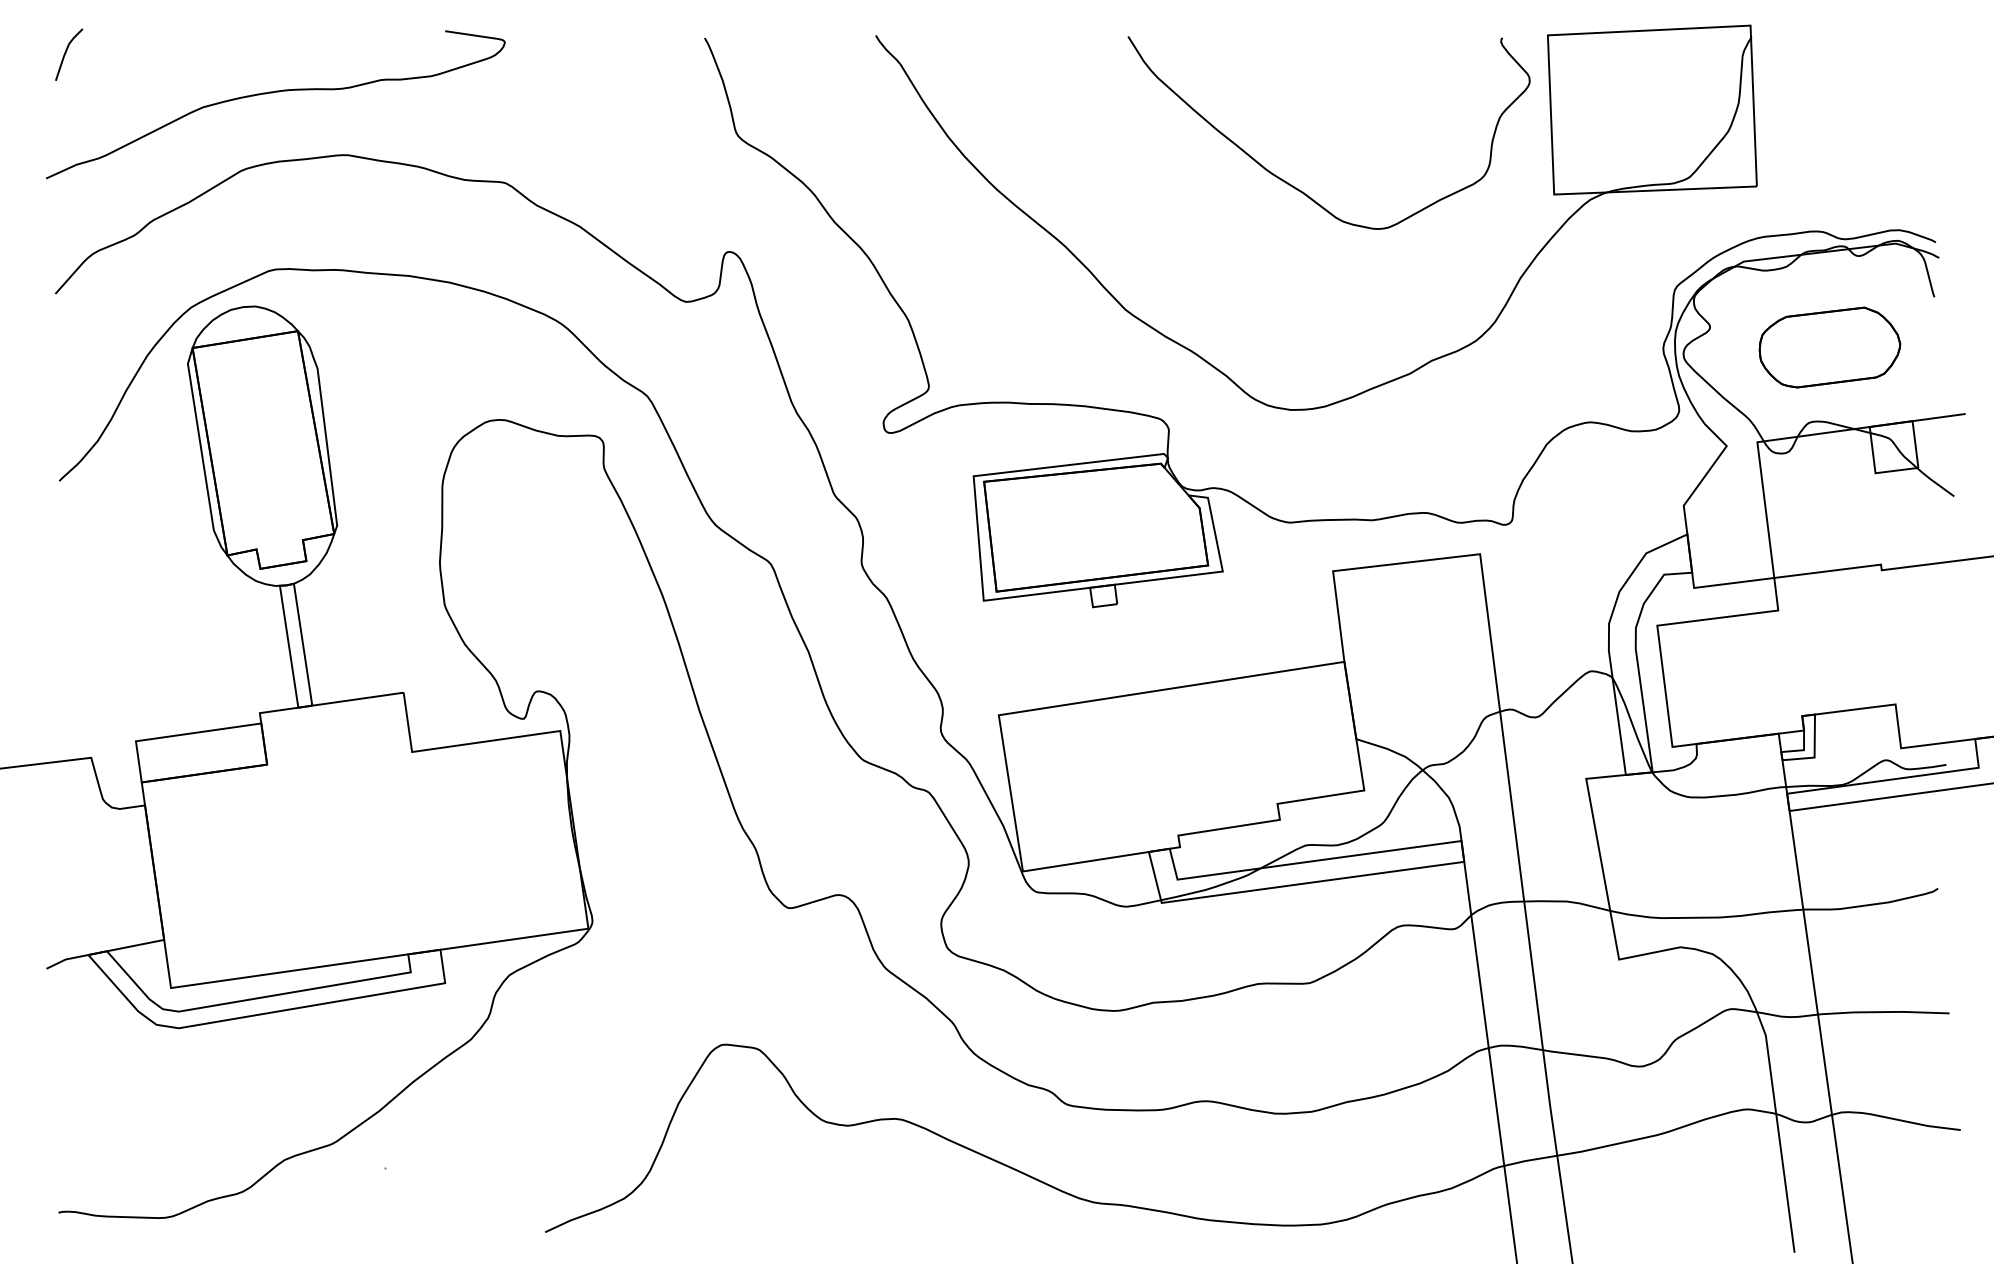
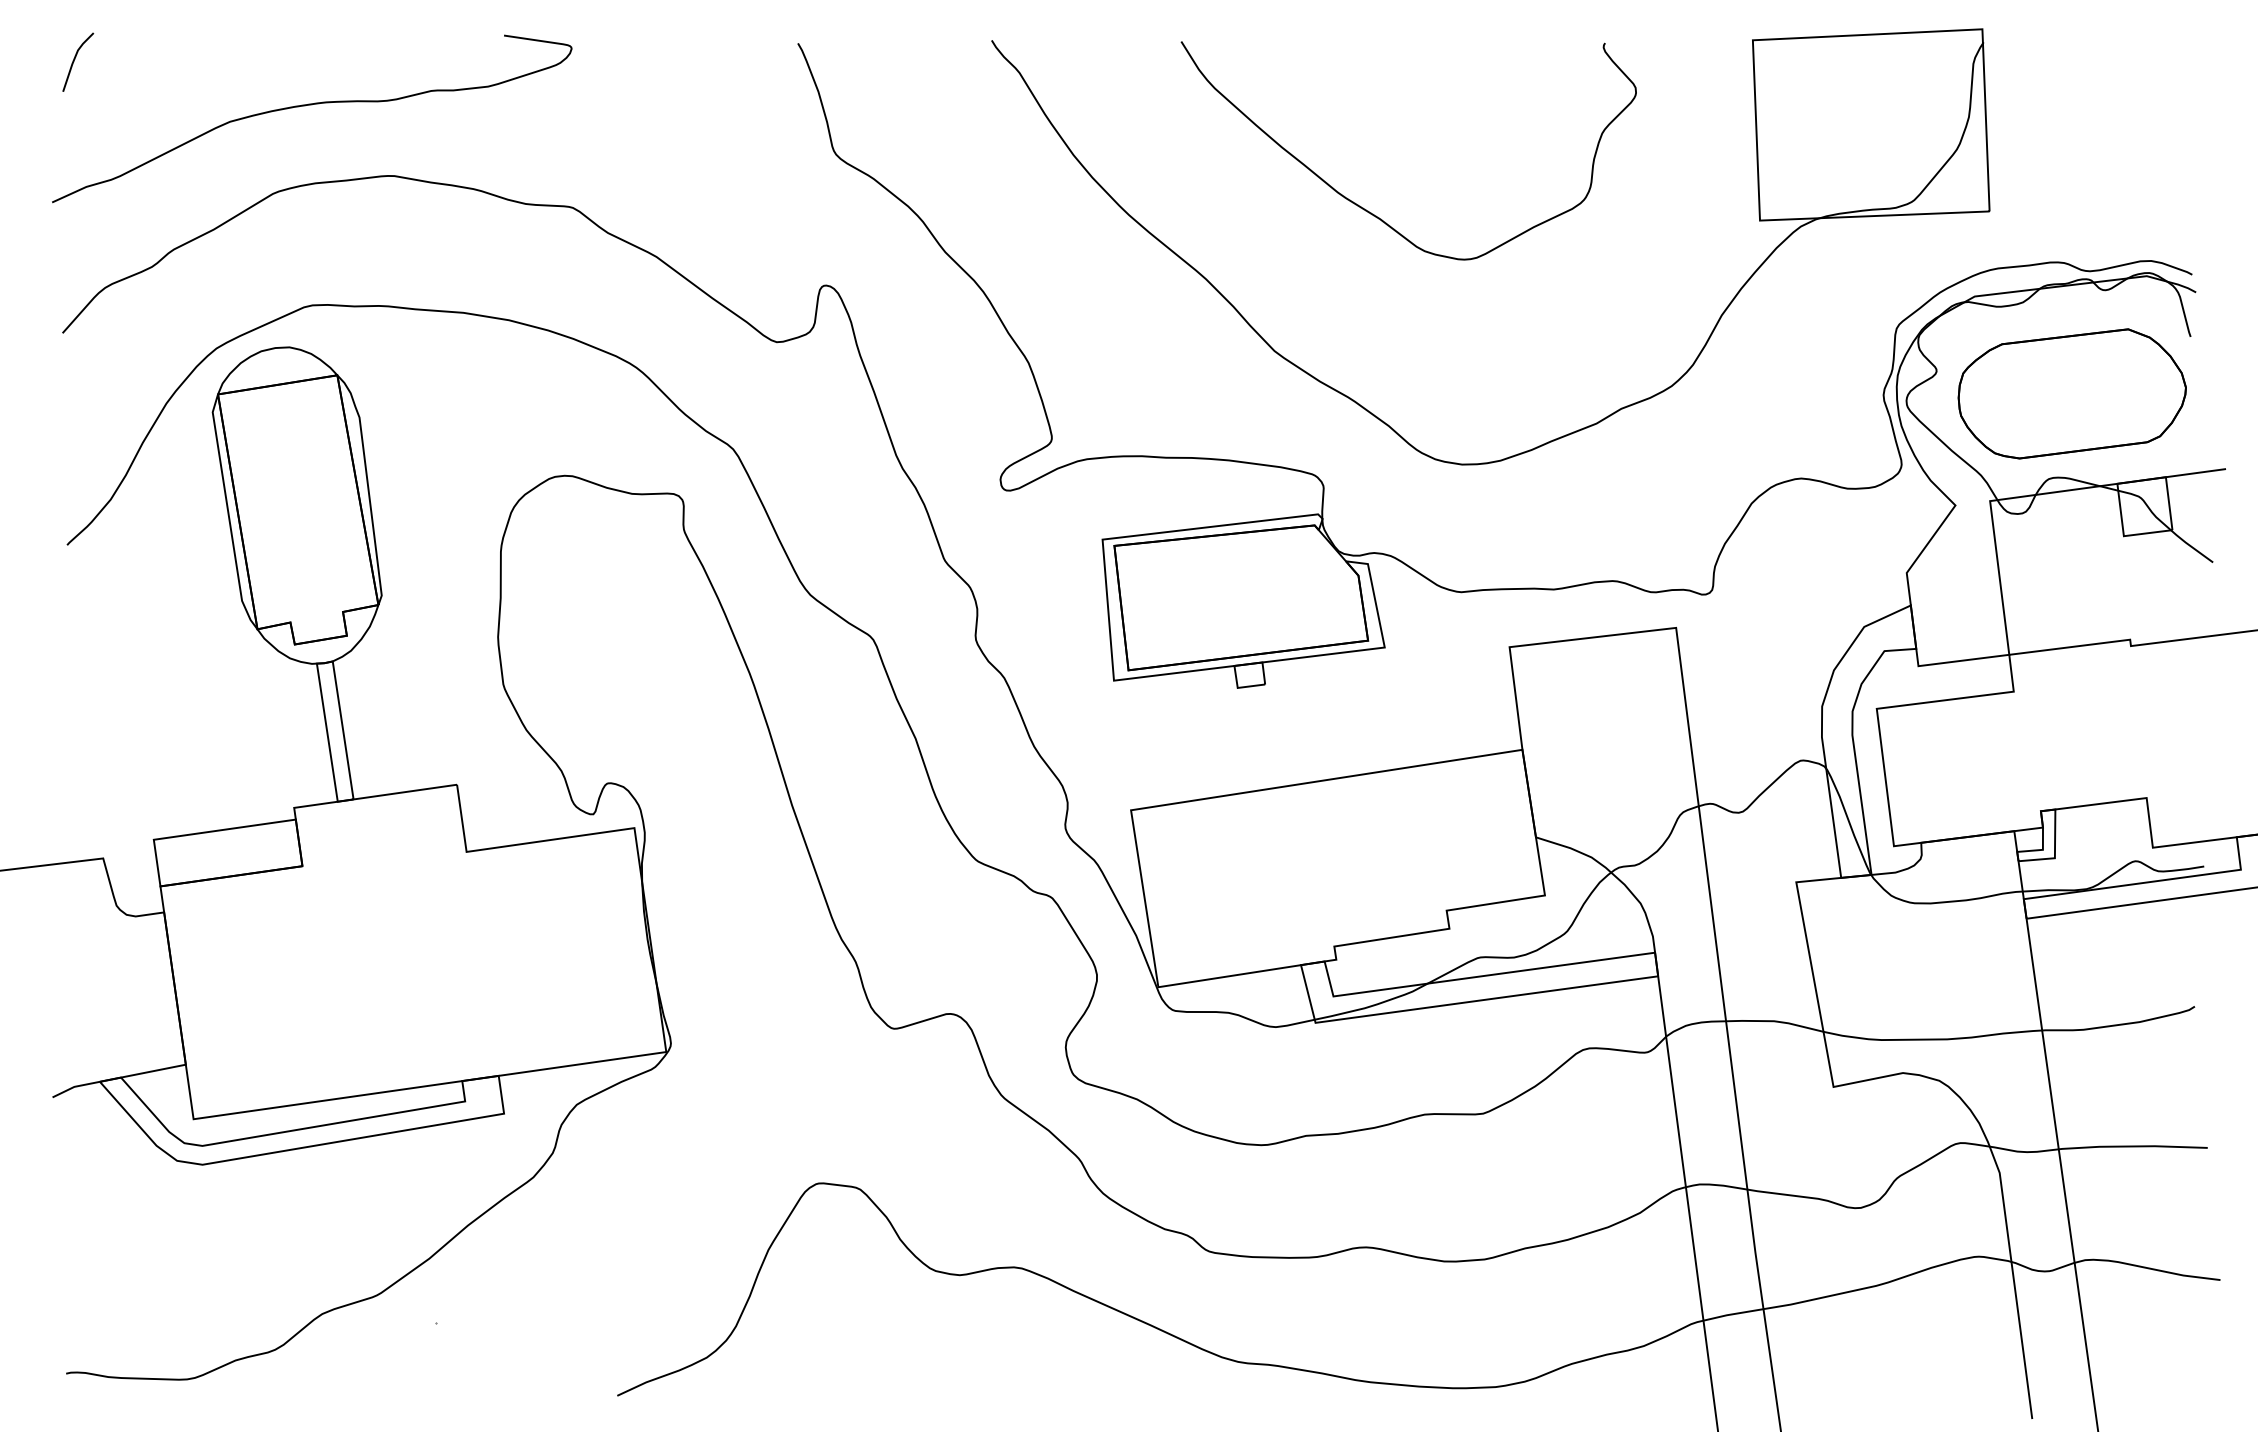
curve: (1293, 185) -> (1368, 210), moved
part: (1829, 347) -> (2071, 393), size x1.43

